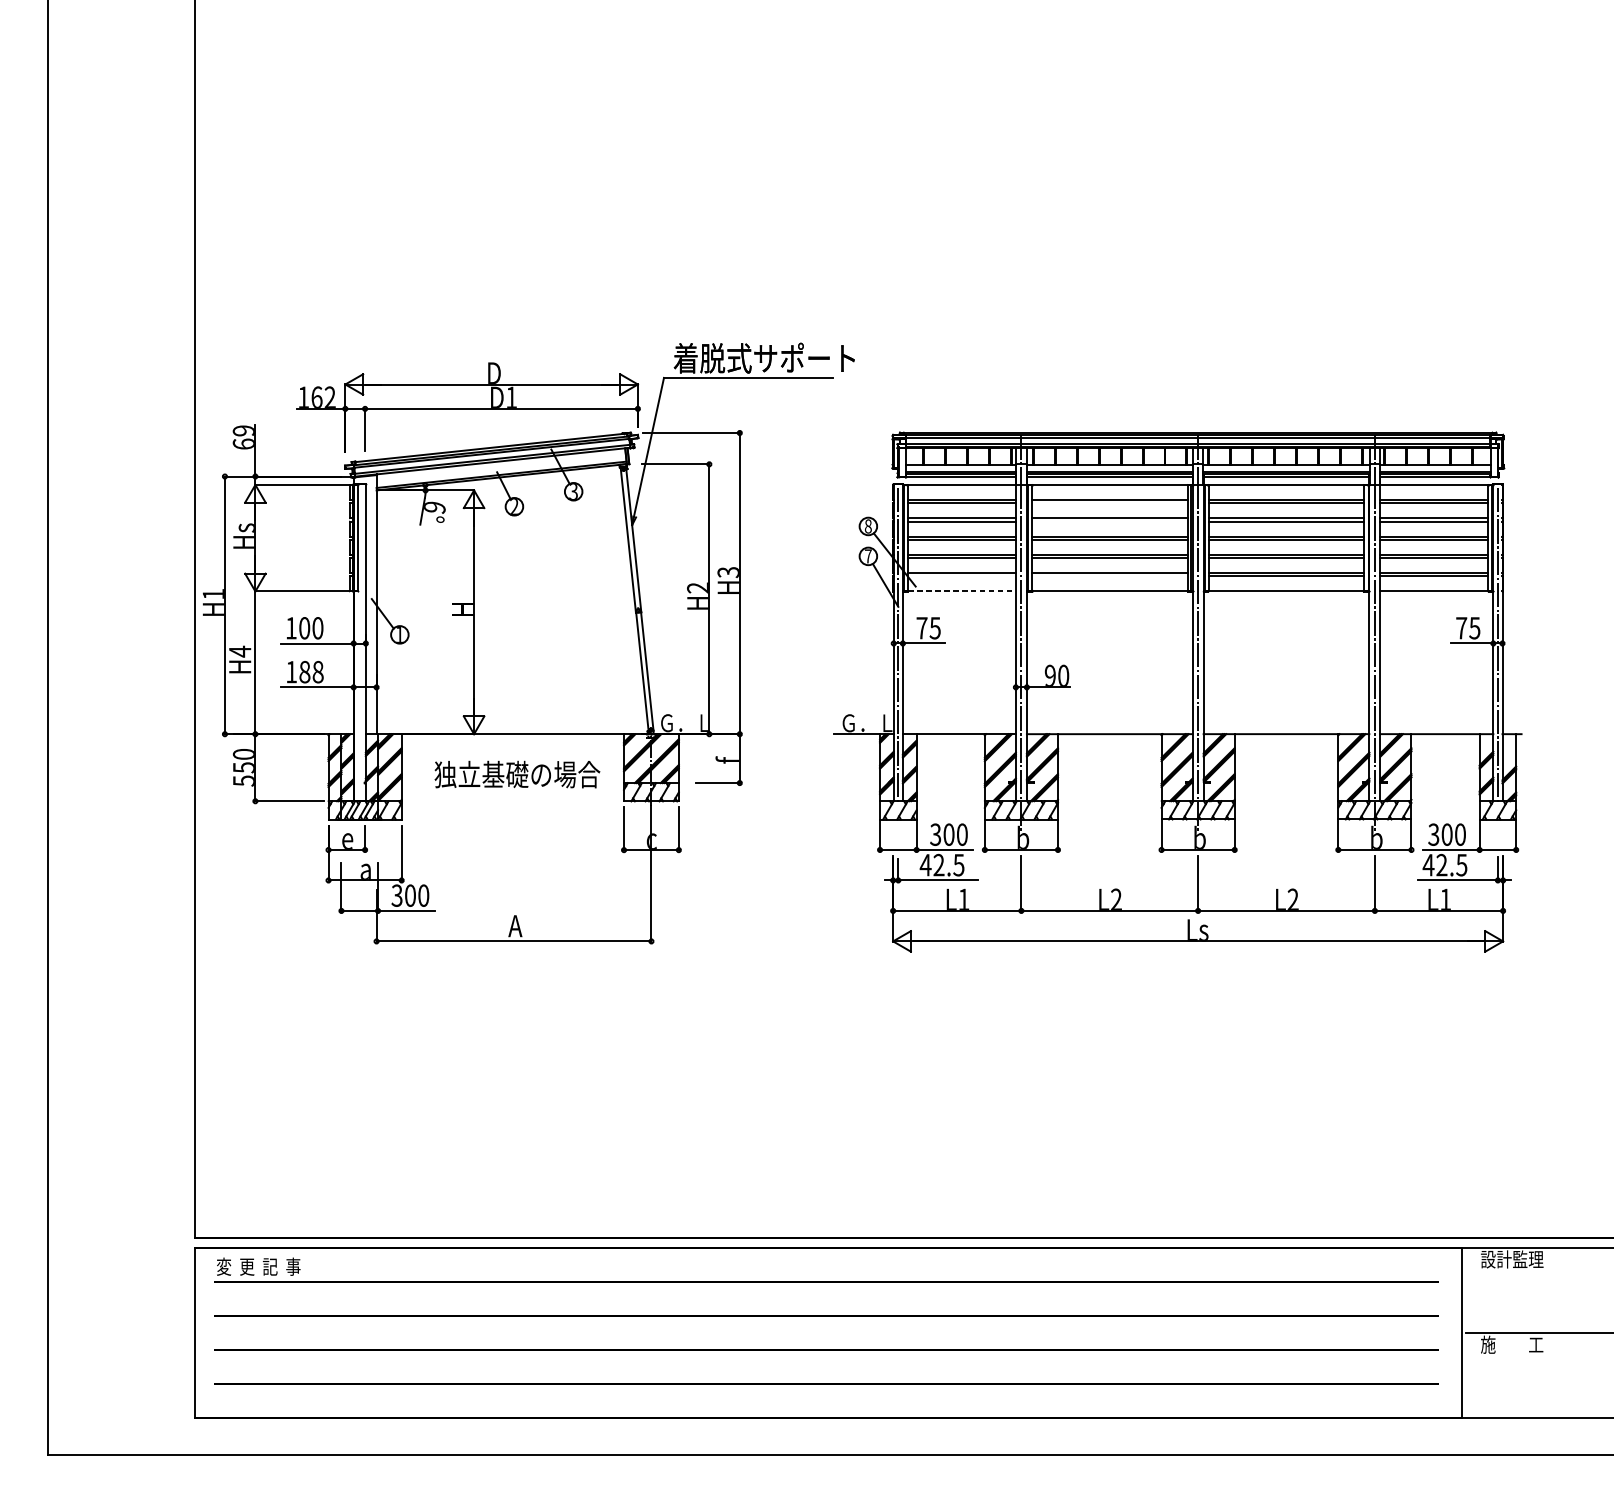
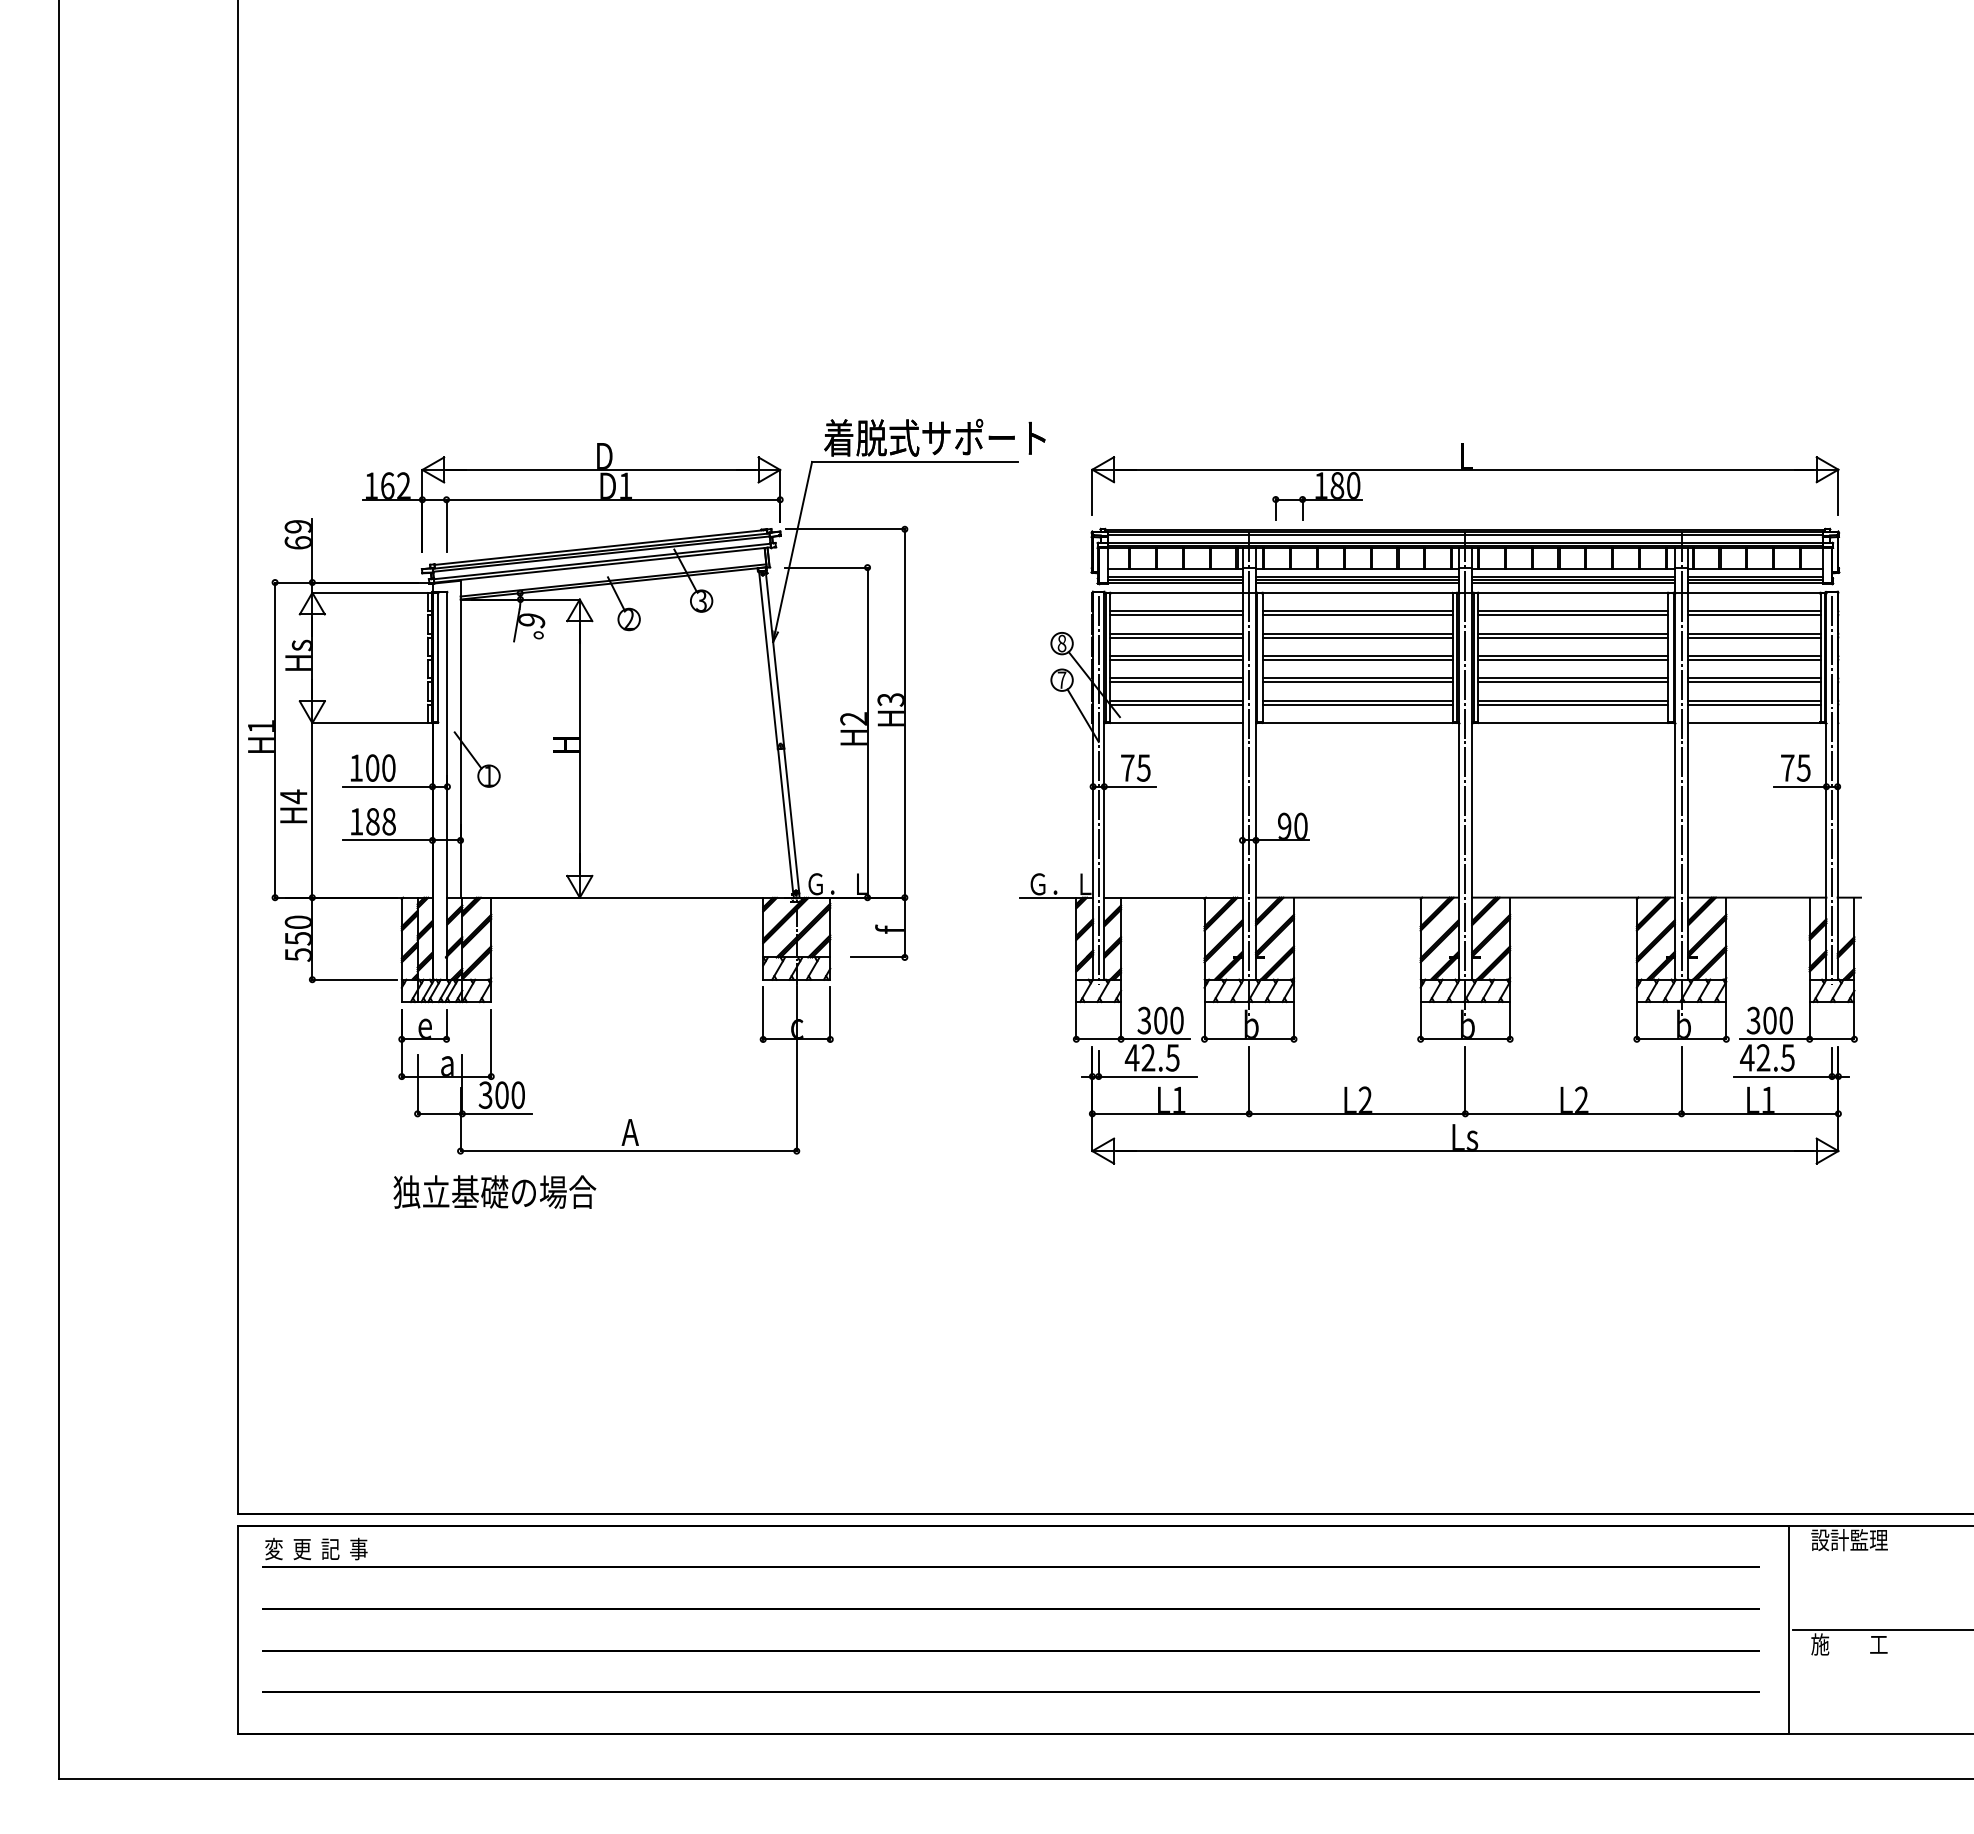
part: (1198, 384) -> (1465, 470), added
line: (1109, 503) -> (1357, 615), added
line: (1109, 521) -> (1357, 637), added
line: (961, 576) -> (1176, 704), added
line: (1109, 576) -> (1357, 704), added
line: (961, 591) -> (1176, 723), dashed -> solid
text: (517, 774) -> (494, 1191), moved

